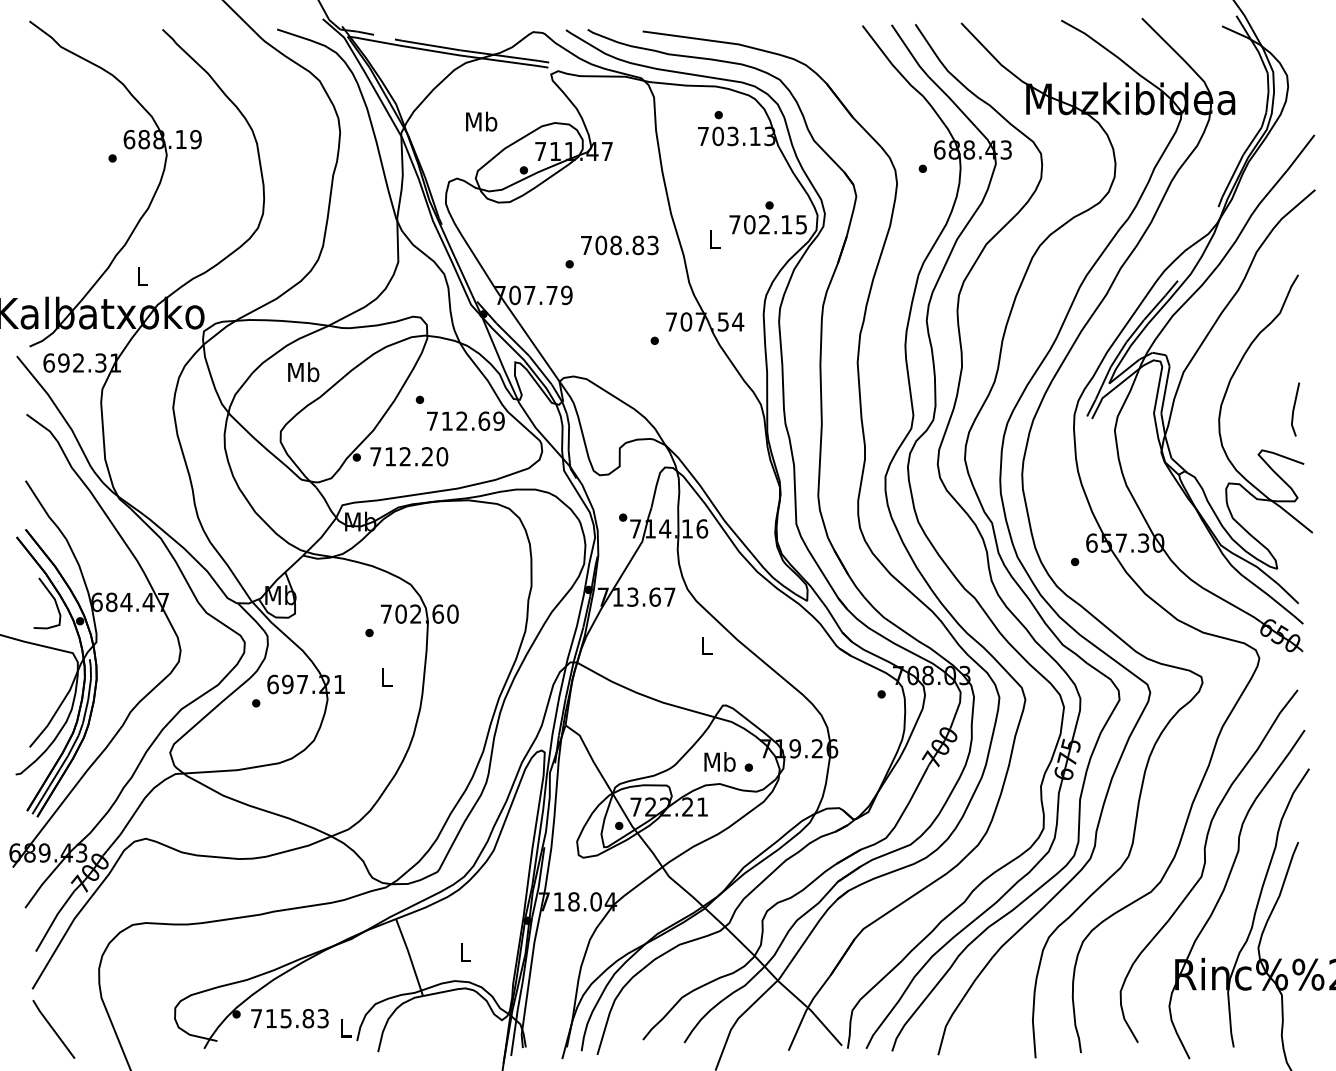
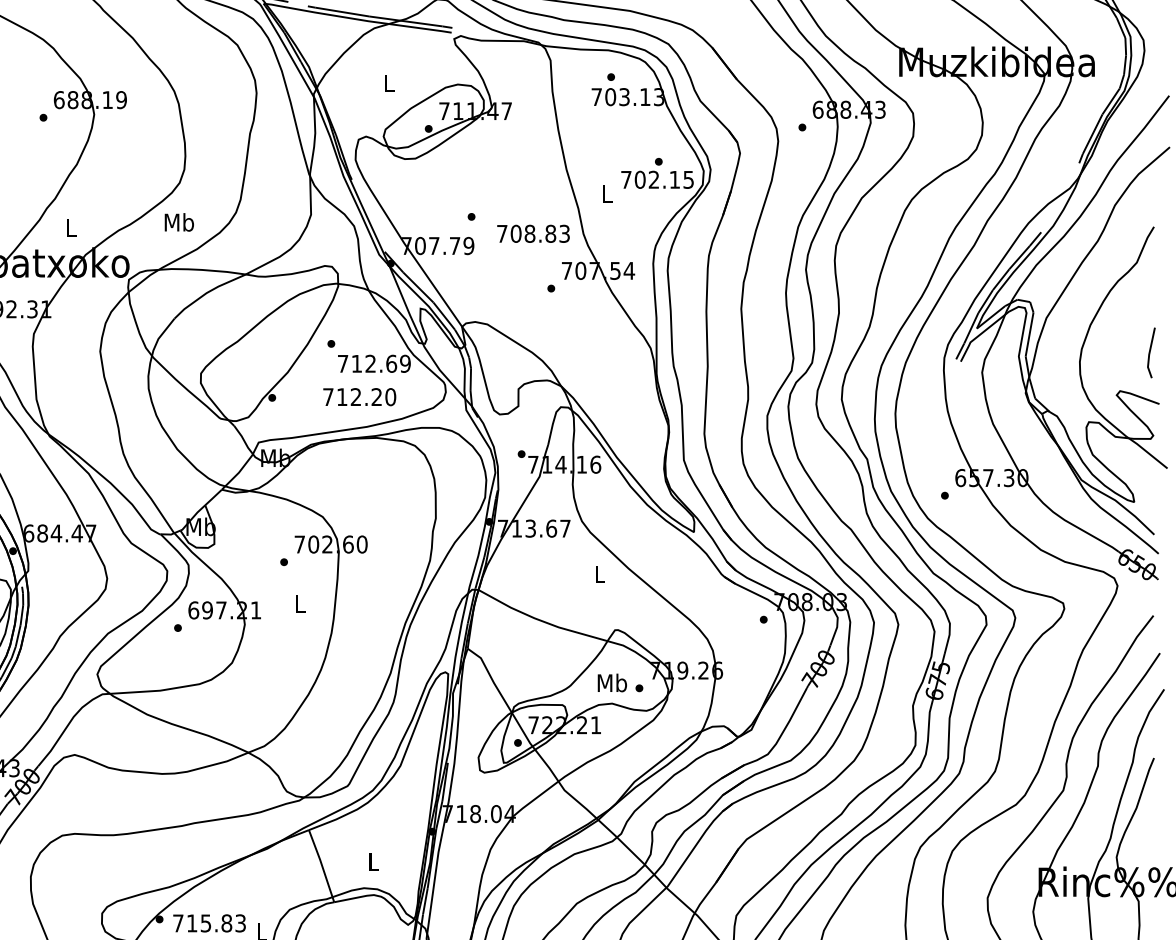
text: (481, 121) -> (388, 83), Mb -> L
text: (619, 245) -> (533, 233), moved
text: (303, 372) -> (179, 222), moved
text: (409, 456) -> (359, 396), moved

